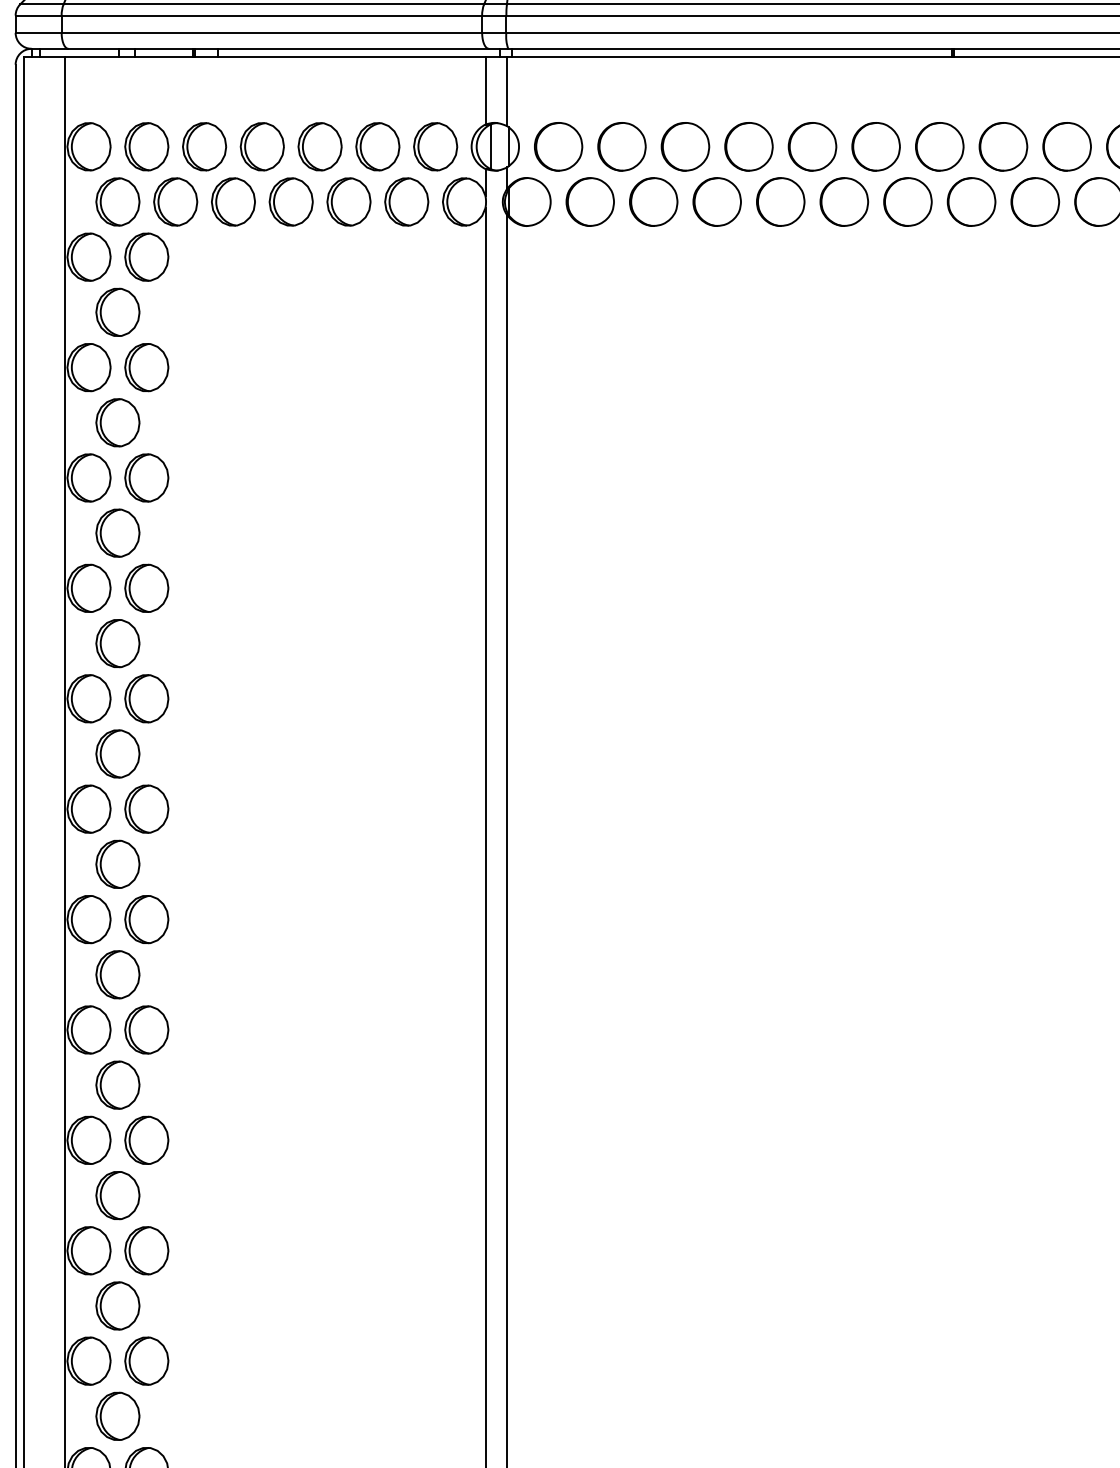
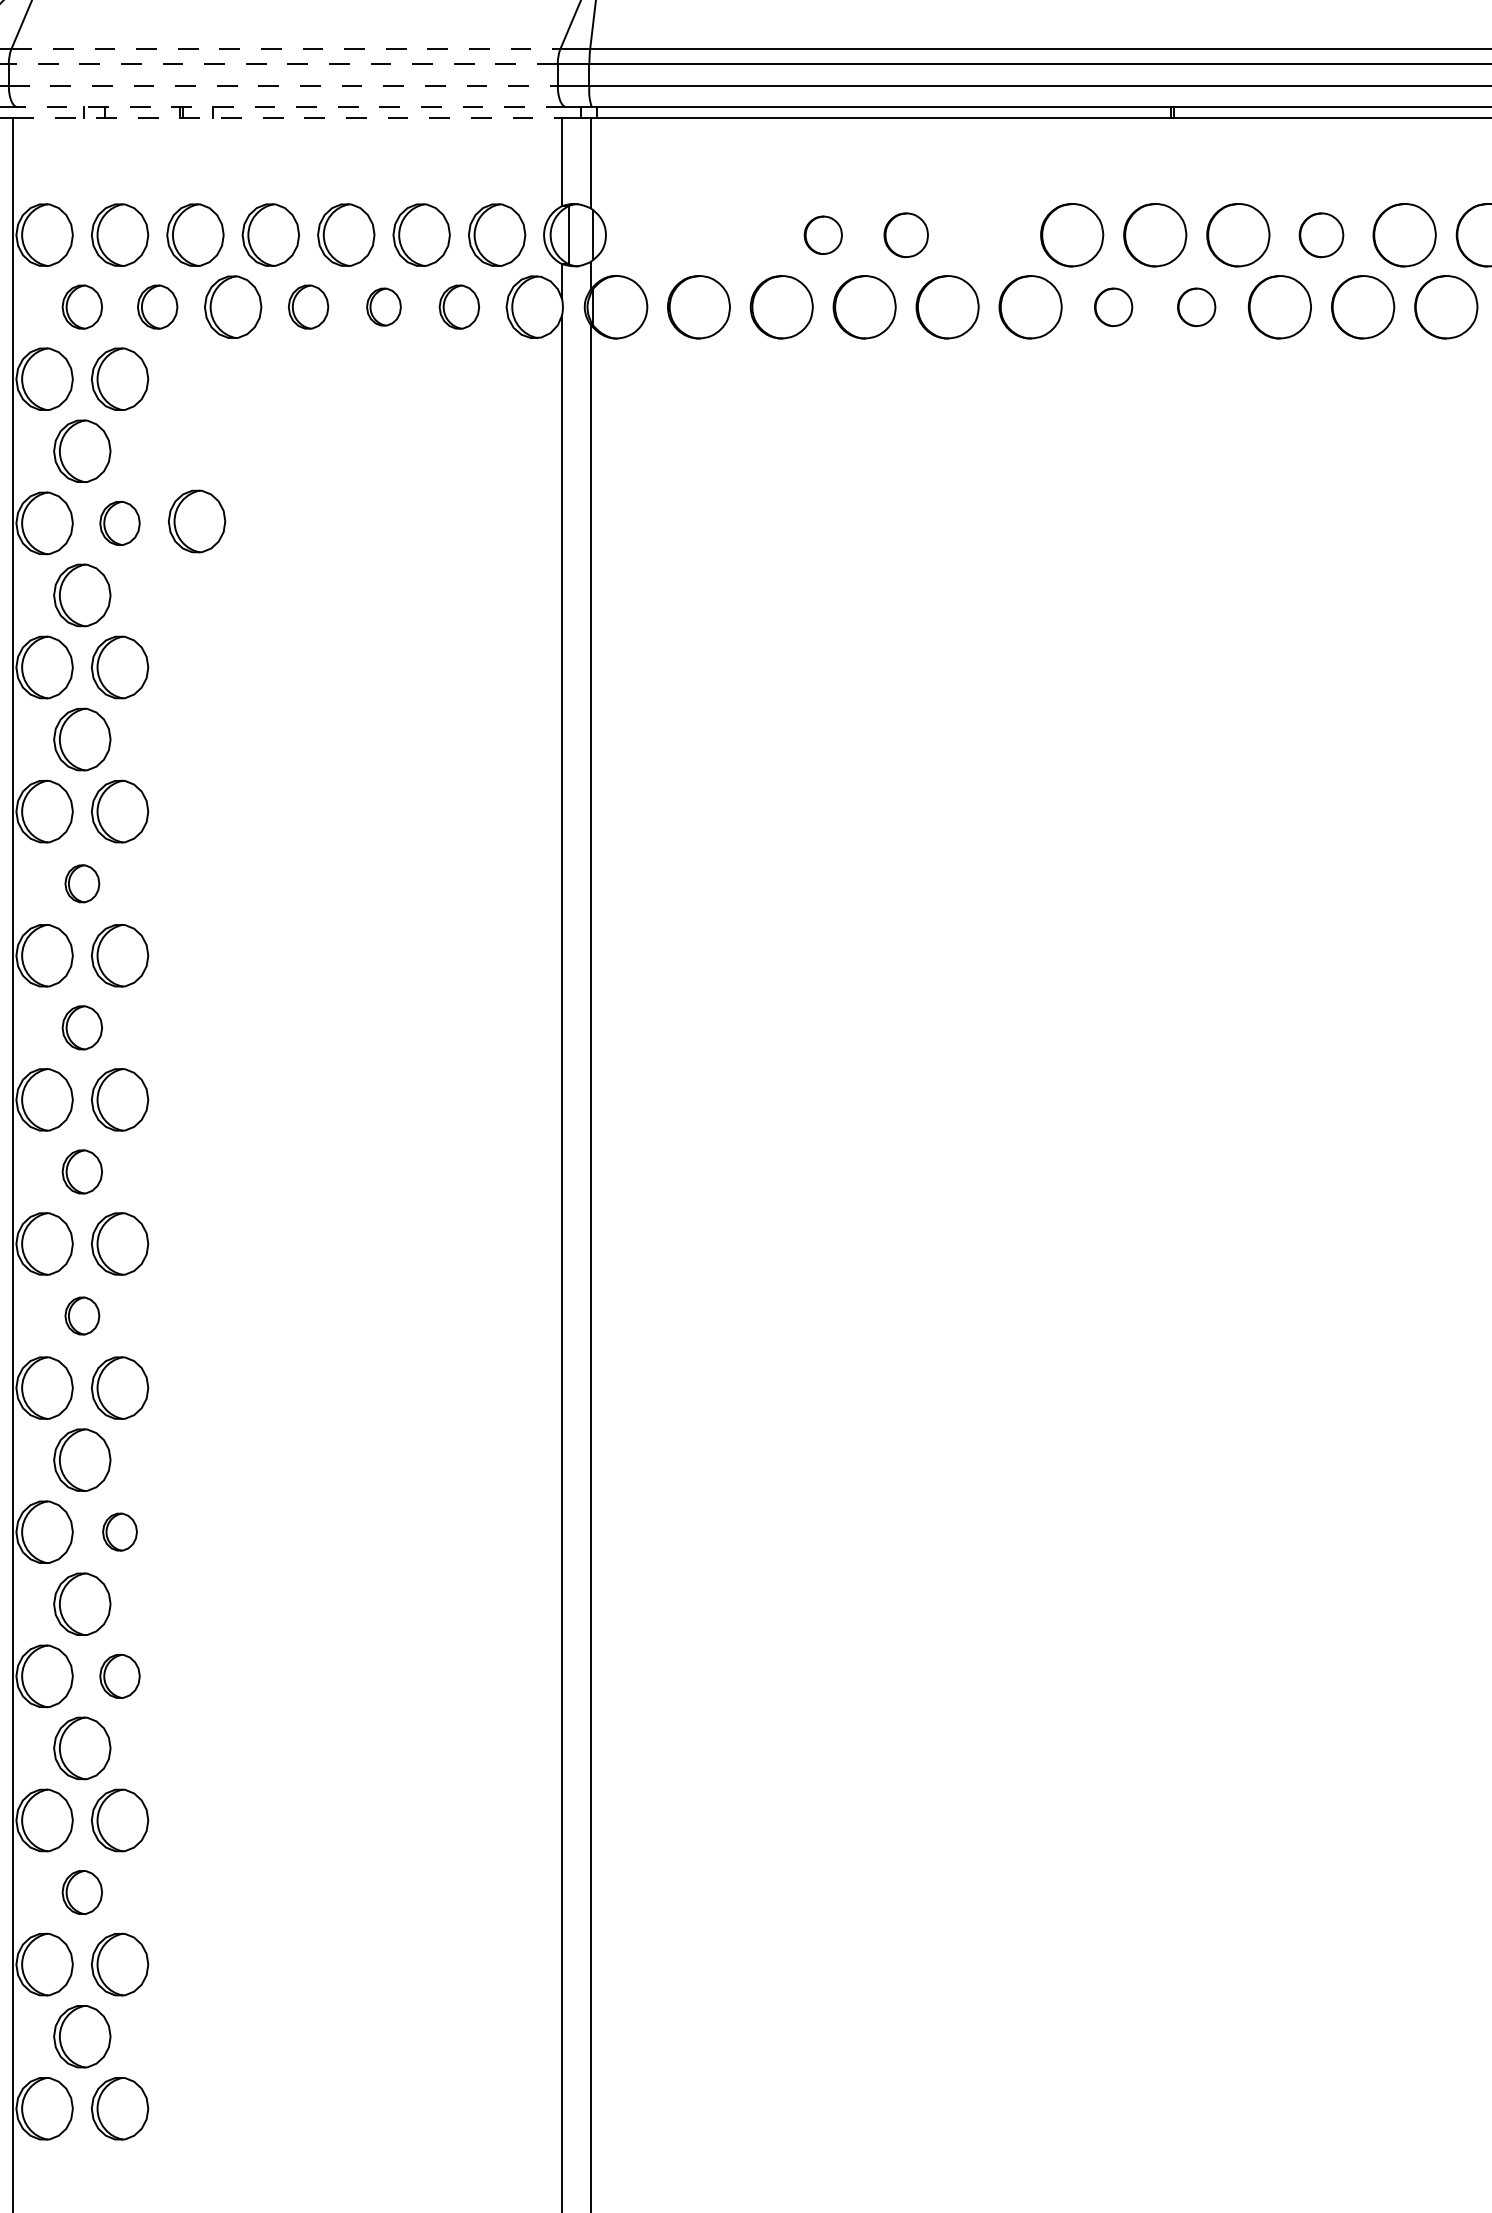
line: (274, 4) -> (286, 49), solid -> dashed
line: (271, 15) -> (282, 63), solid -> dashed
line: (272, 32) -> (283, 86), solid -> dashed
line: (278, 49) -> (291, 107), solid -> dashed
line: (275, 56) -> (288, 117), solid -> dashed
part: (558, 147) -> (657, 235), removed
part: (622, 147) -> (740, 235), removed
part: (685, 147) -> (823, 235), size x0.6
part: (749, 147) -> (906, 235), size x0.7
part: (812, 147) -> (989, 235), removed
part: (1067, 147) -> (1321, 235), size x0.7
part: (118, 201) -> (82, 306), size x0.7
part: (175, 201) -> (157, 306), size x0.7
part: (291, 201) -> (308, 306), size x0.7
part: (348, 201) -> (383, 306), size x0.6
part: (406, 201) -> (459, 306), size x0.7
part: (907, 202) -> (1113, 307), size x0.6
part: (971, 202) -> (1196, 307), size x0.6
part: (205, 366) -> (196, 521), added
part: (146, 367) -> (119, 523), size x0.7
part: (118, 643) -> (82, 883), size x0.6
part: (118, 753) -> (82, 1027), size x0.7
part: (118, 864) -> (82, 1171), size x0.7
part: (118, 974) -> (82, 1315), size x0.6
part: (146, 1139) -> (119, 1531), size x0.6
part: (146, 1250) -> (119, 1676), size x0.7
part: (118, 1416) -> (82, 1892), size x0.7

